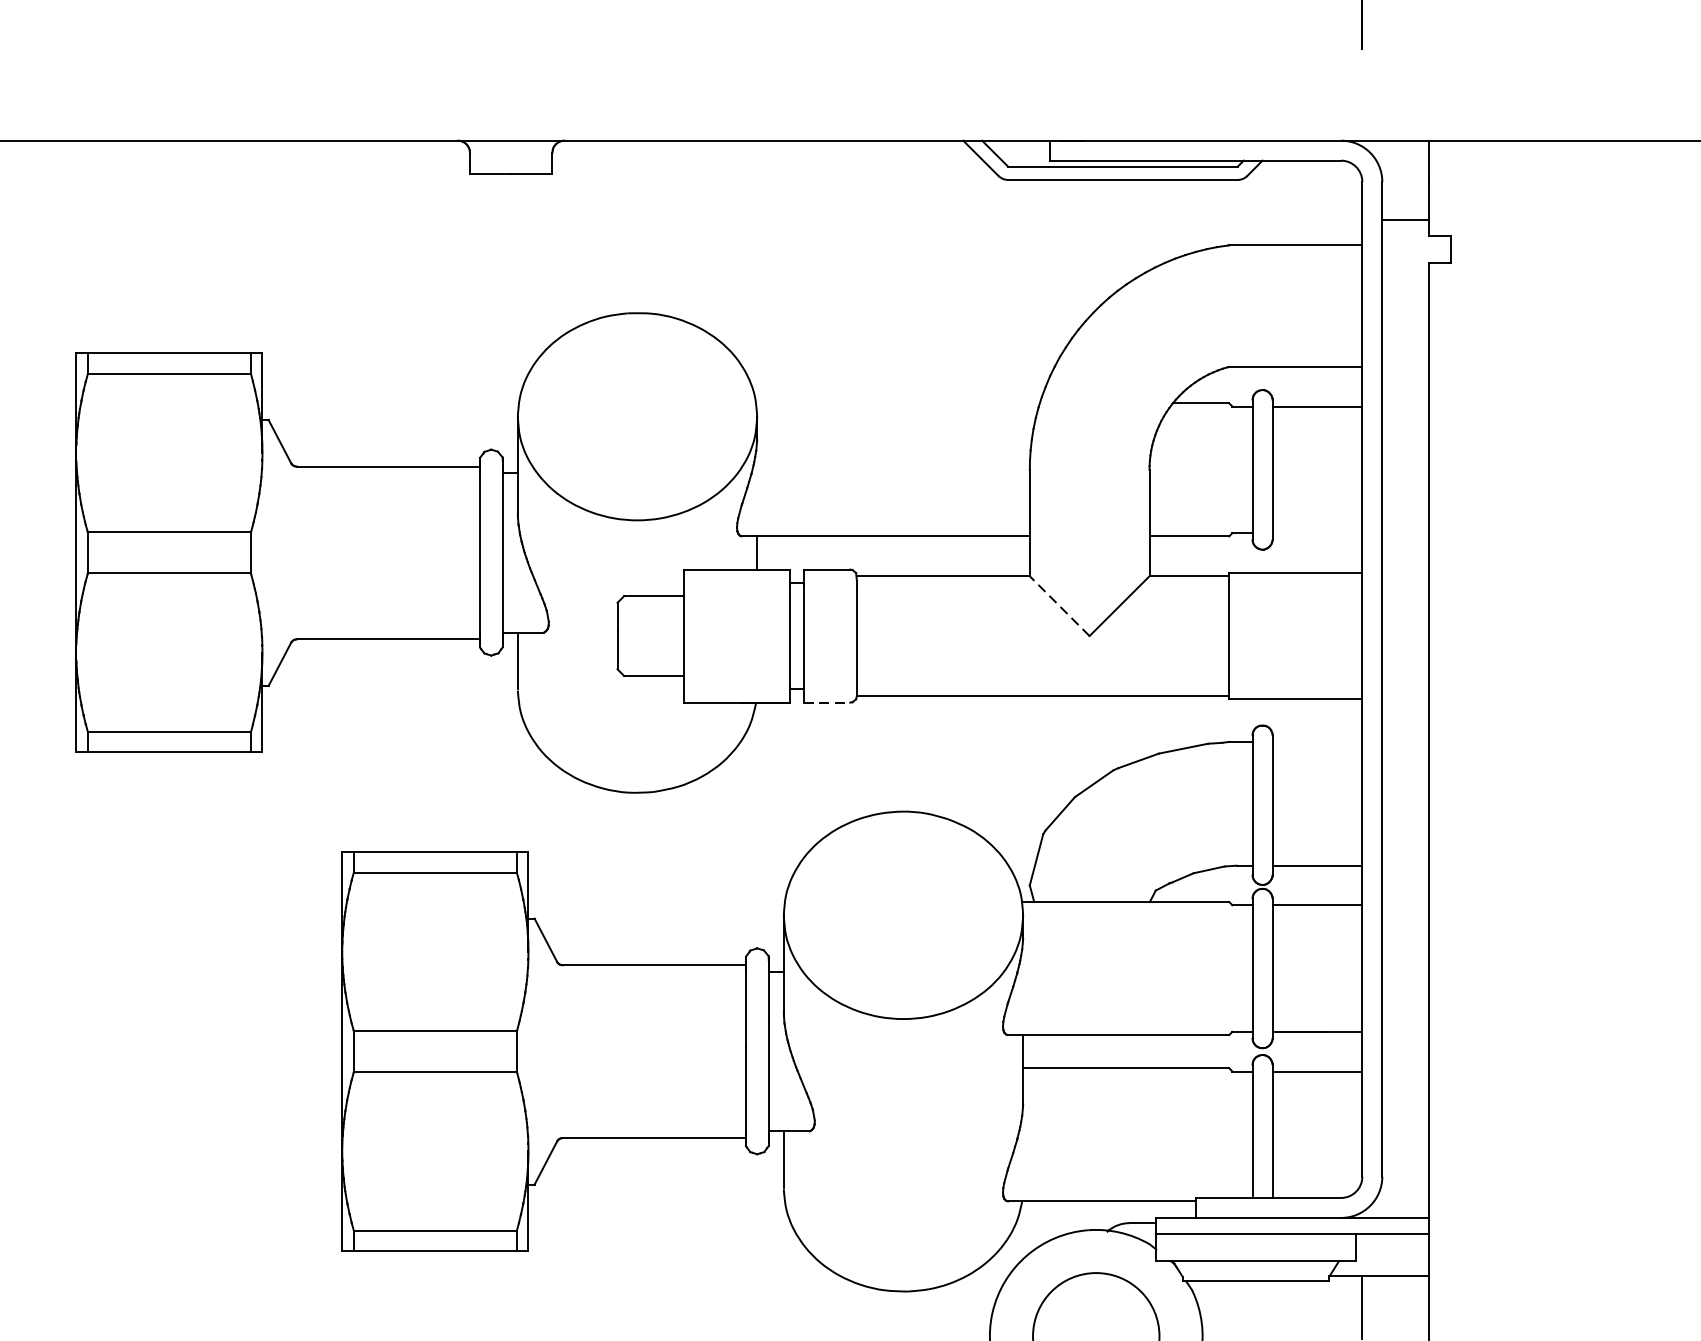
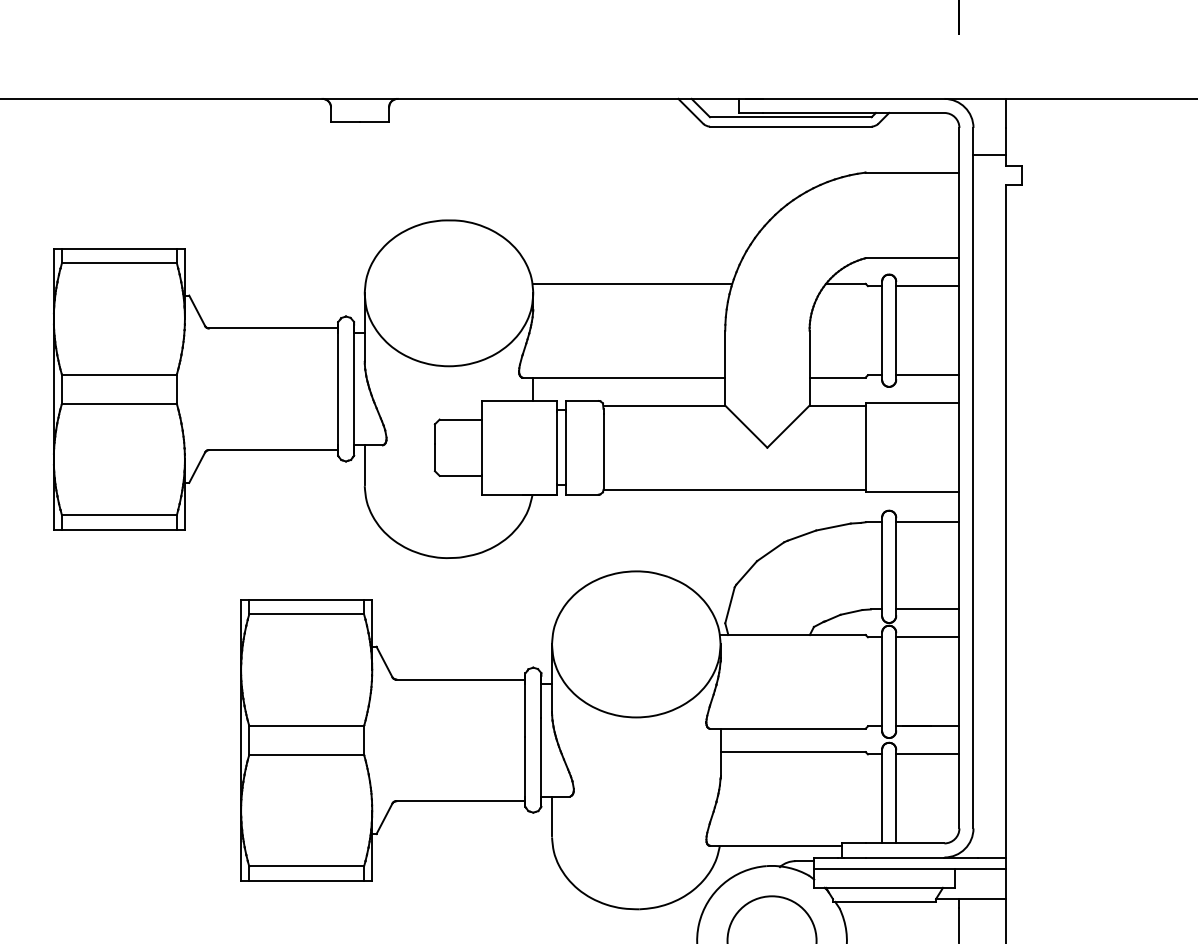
line: (898, 402) -> (632, 283), added
line: (1317, 533) -> (927, 375), added
line: (1059, 605) -> (746, 426), dashed -> solid
line: (827, 702) -> (582, 494), dashed -> solid
line: (1317, 742) -> (927, 522), added

